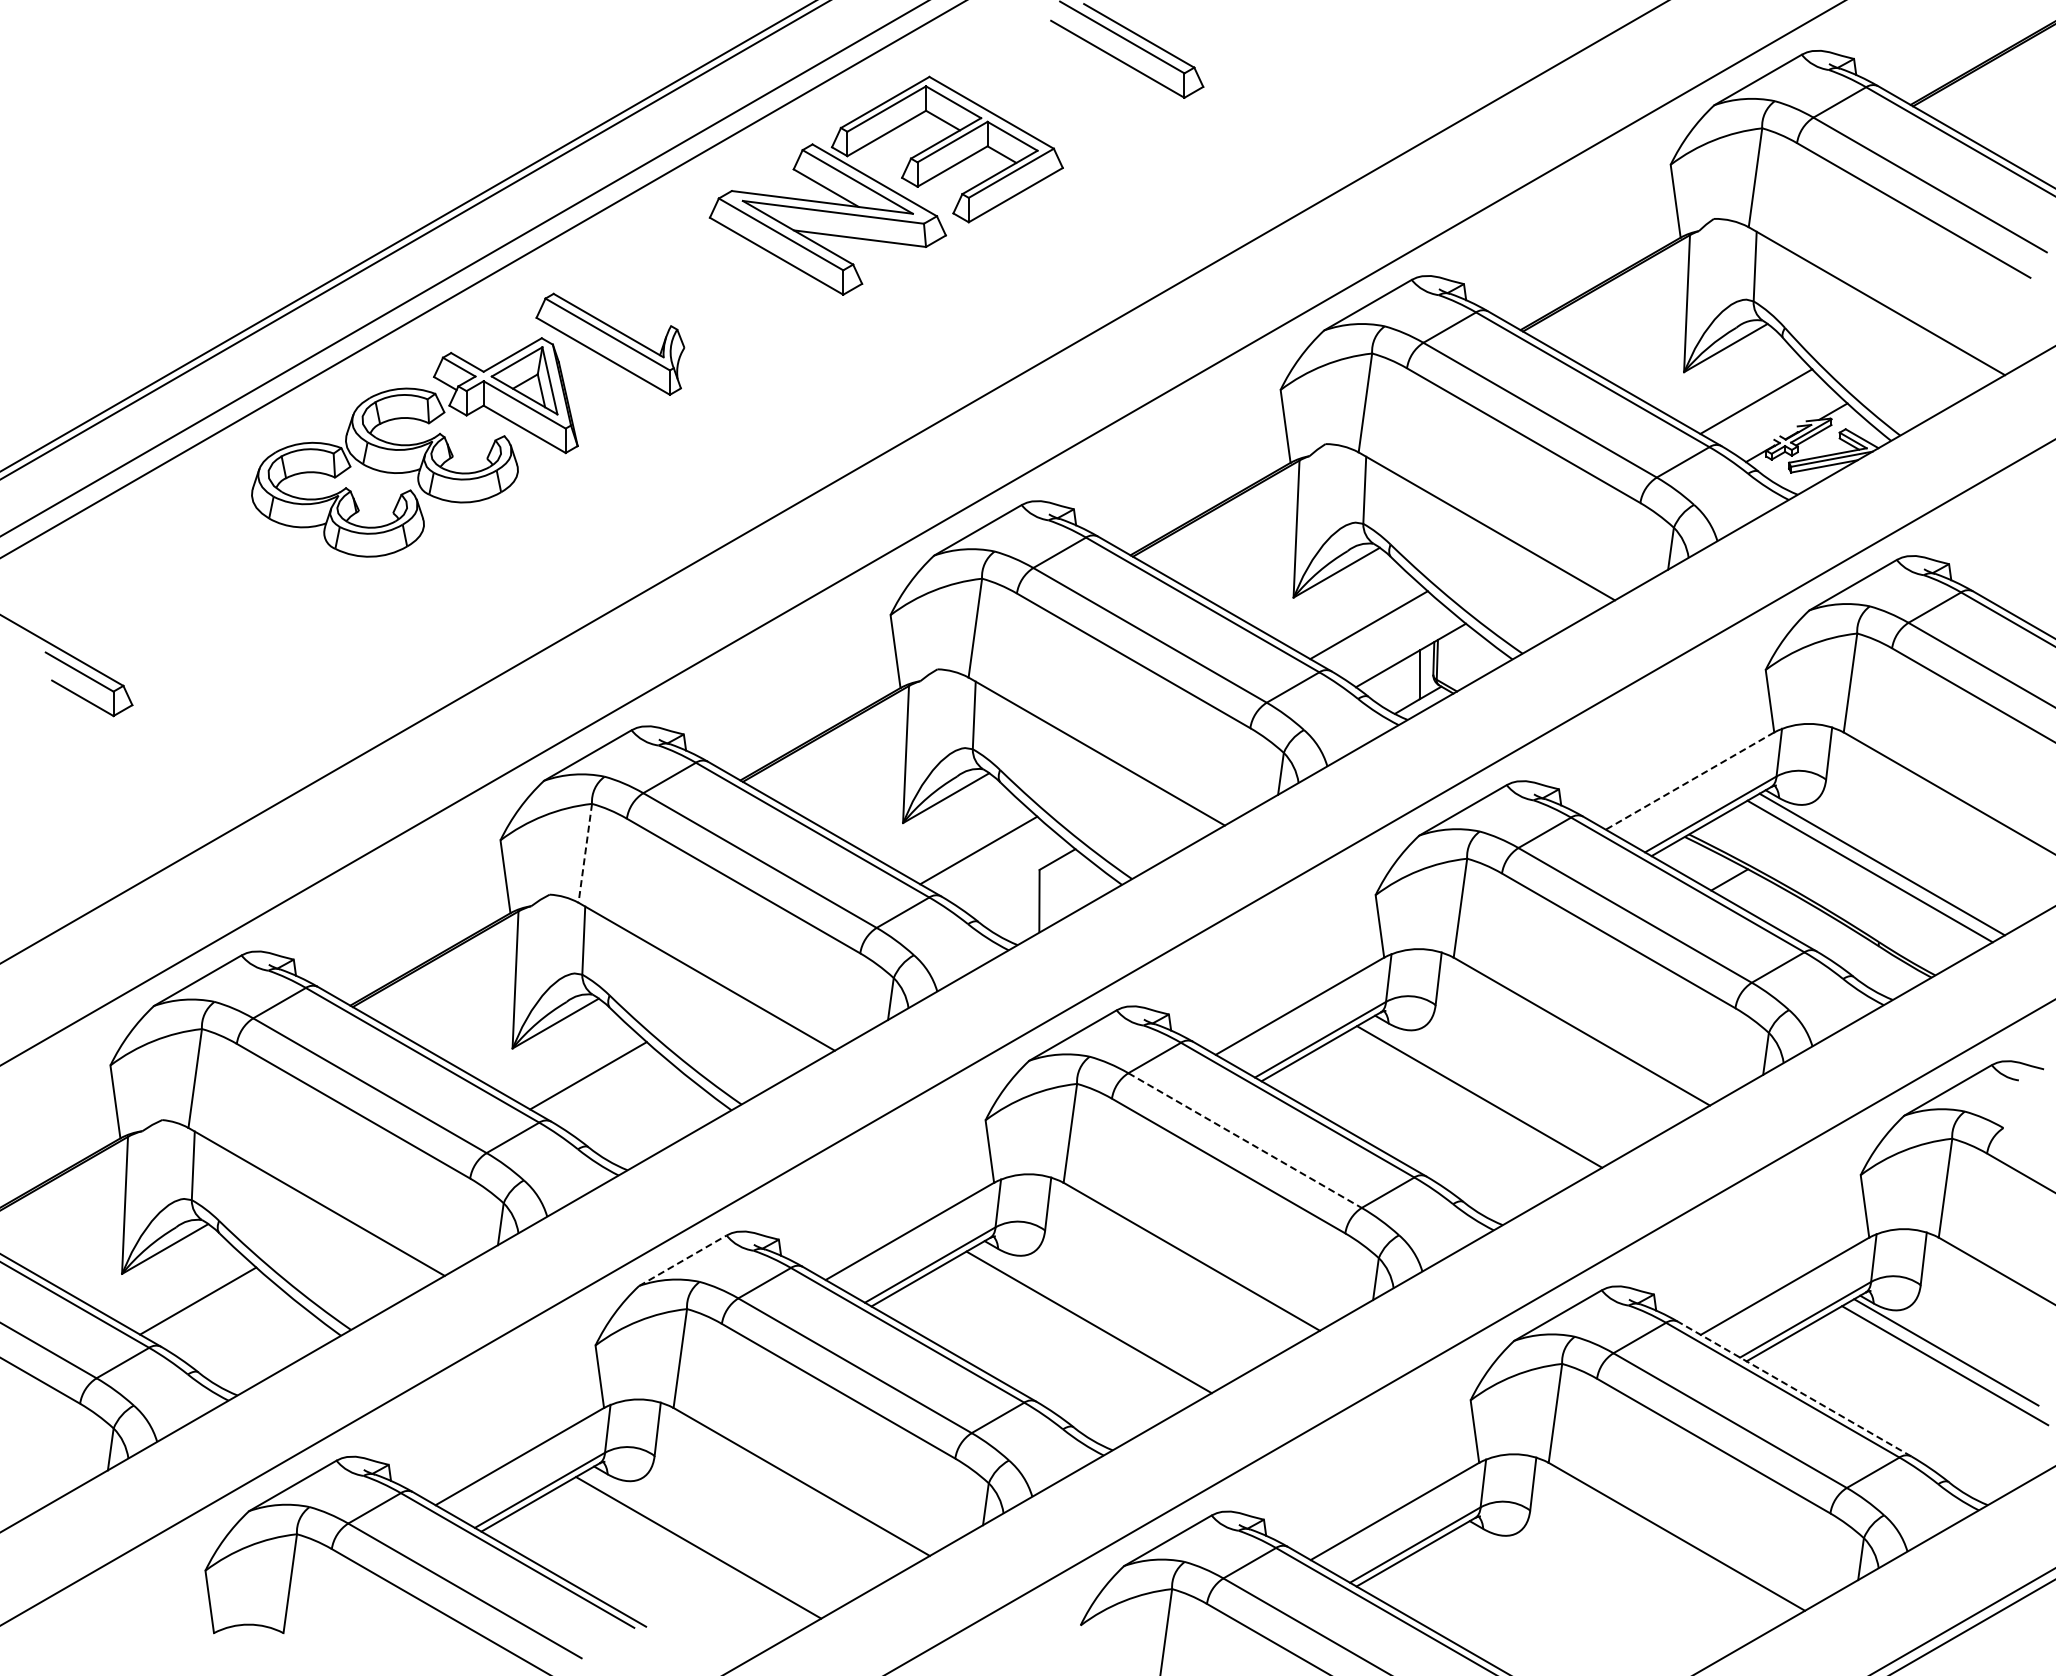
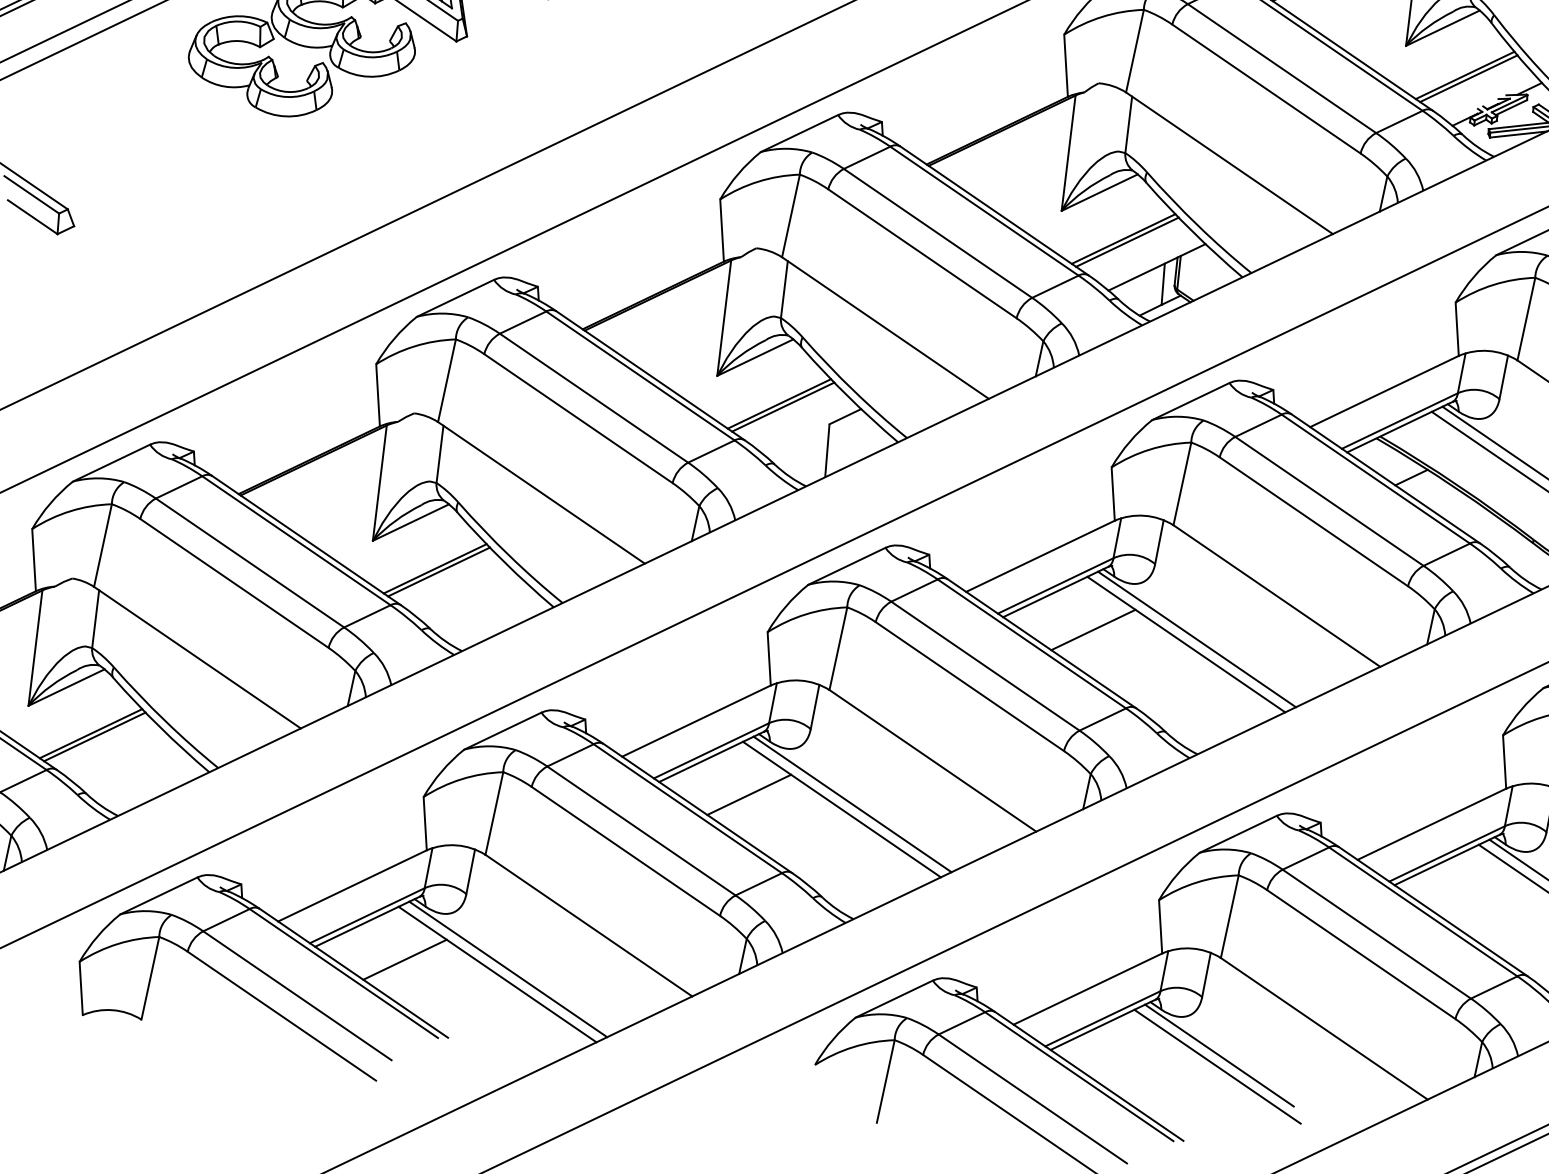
line: (1760, 405) -> (1468, 78), added
line: (1373, 628) -> (1127, 242), added
line: (1689, 781) -> (1384, 391), dashed -> solid
line: (585, 853) -> (447, 380), dashed -> solid
line: (983, 853) -> (783, 406), added
line: (593, 1078) -> (439, 571), added
line: (1368, 1087) -> (1093, 629), added
line: (1491, 1089) -> (1196, 639), added
line: (1245, 1140) -> (985, 666), dashed -> solid
line: (682, 1260) -> (502, 730), dashed -> solid
line: (202, 1304) -> (94, 736), added
line: (978, 1313) -> (749, 794), added
line: (1100, 1315) -> (851, 804), added
line: (1794, 1389) -> (1433, 912), dashed -> solid
line: (588, 1538) -> (405, 959), added
line: (710, 1540) -> (508, 969), added
line: (1555, 1577) -> (1219, 1055), added
line: (1554, 1590) -> (1217, 1066), added

